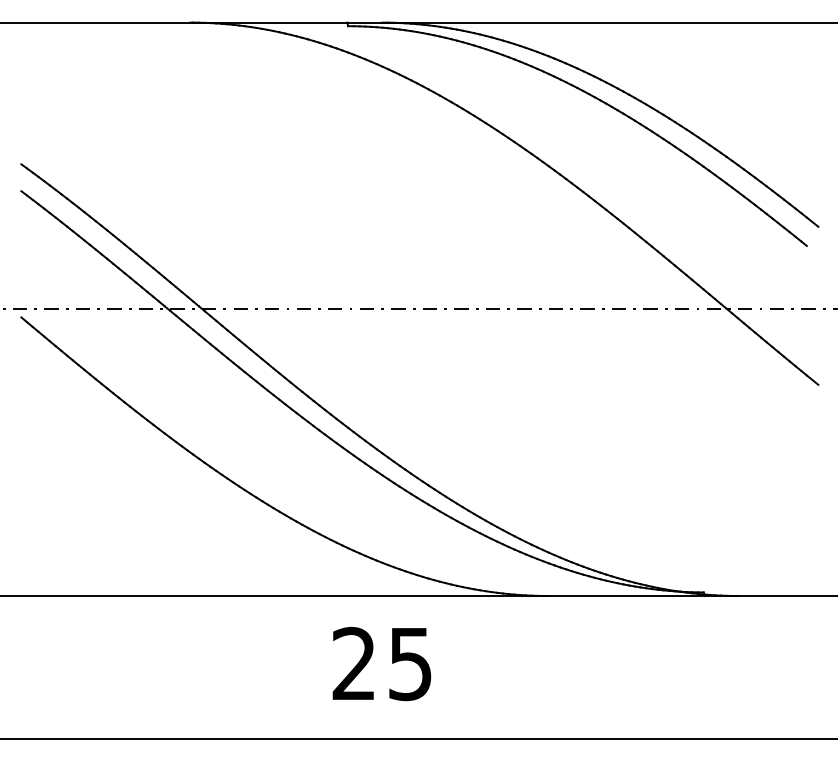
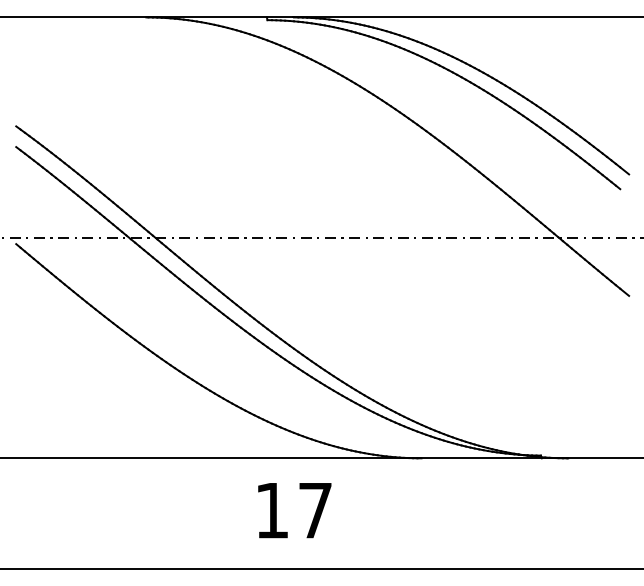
text: (381, 663) -> (293, 510), 25 -> 17

